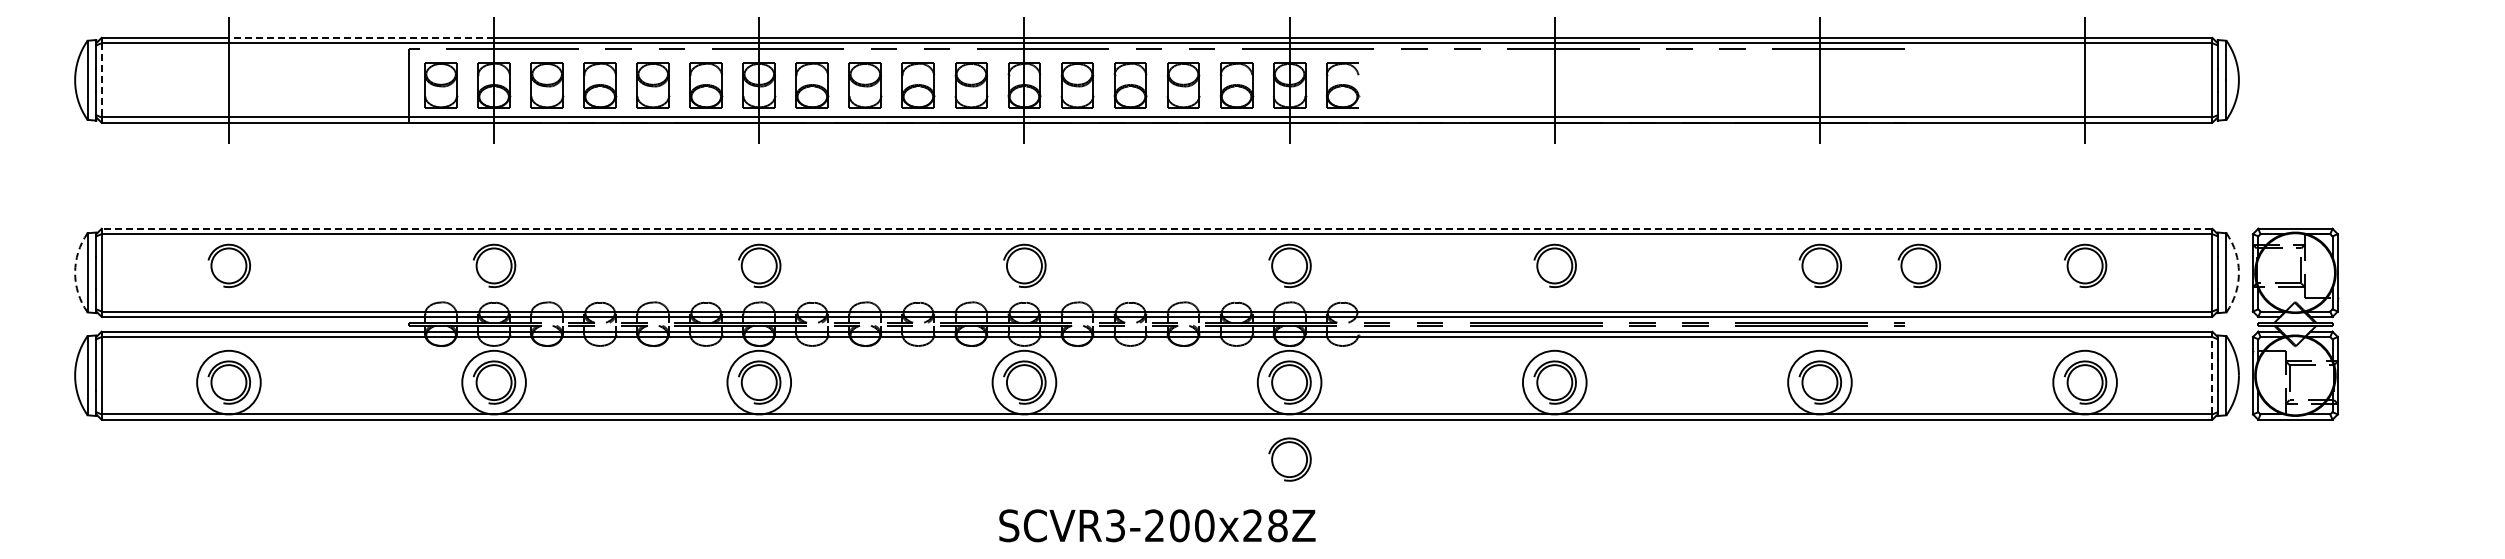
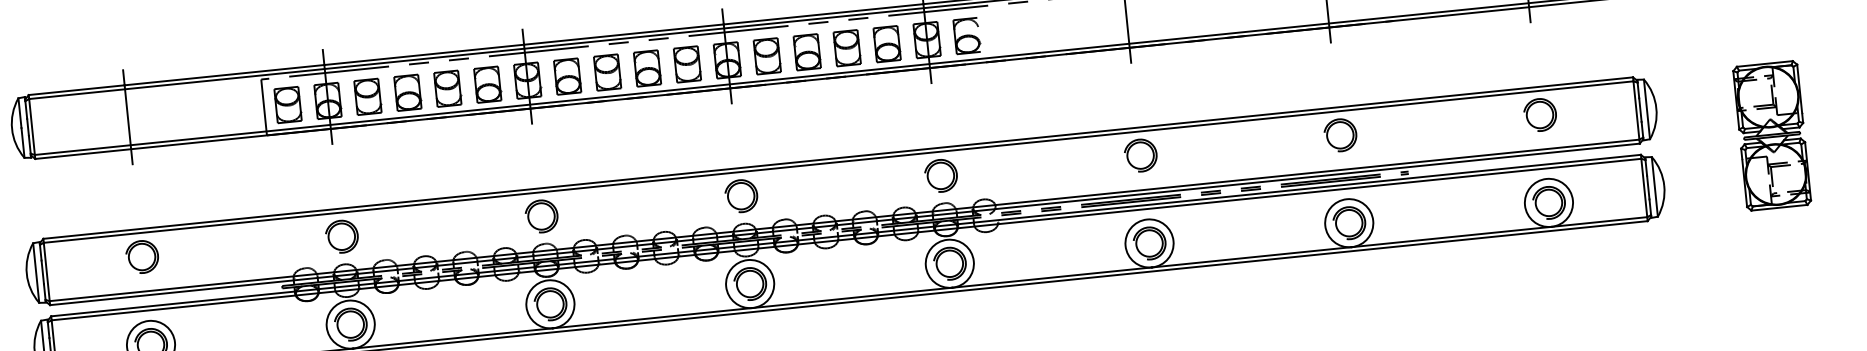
line: (361, 37) -> (224, 74), dashed -> solid
line: (101, 80) -> (31, 127), dashed -> solid
line: (1156, 228) -> (837, 157), dashed -> solid
part: (1919, 265) -> (1415, 127), removed
arc: (75, 272) -> (27, 273), dashed -> solid
arc: (2238, 272) -> (1656, 108), dashed -> solid
part: (2295, 323) -> (1772, 135), moved
line: (2212, 375) -> (1644, 187), dashed -> solid
part: (1289, 459) -> (955, 321), removed

